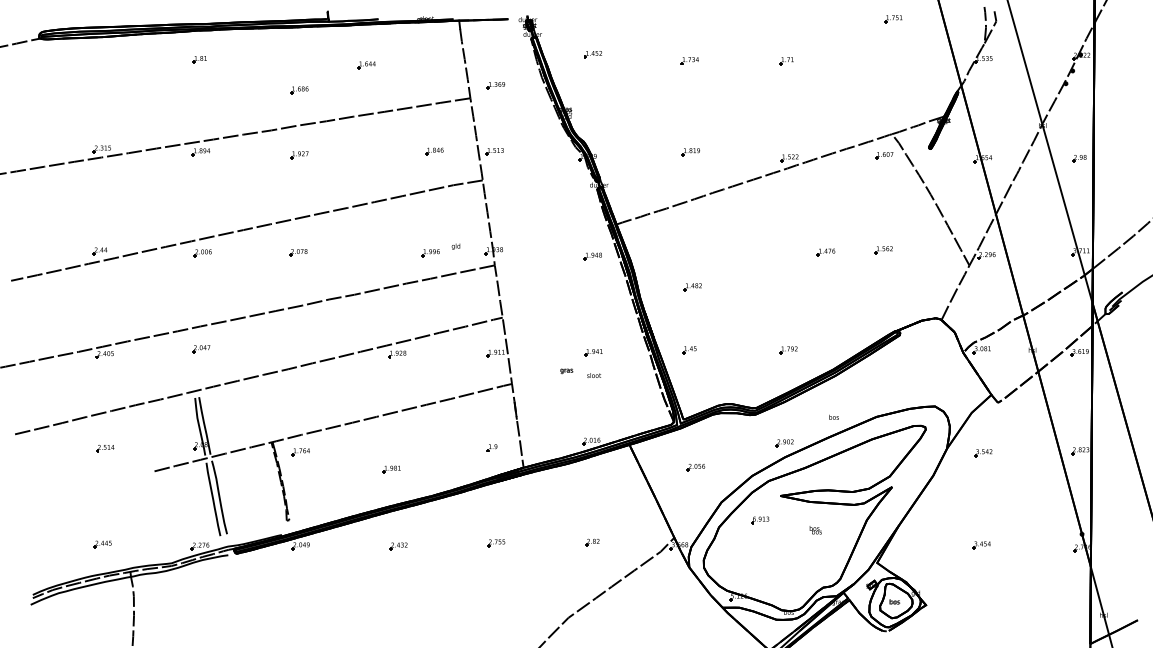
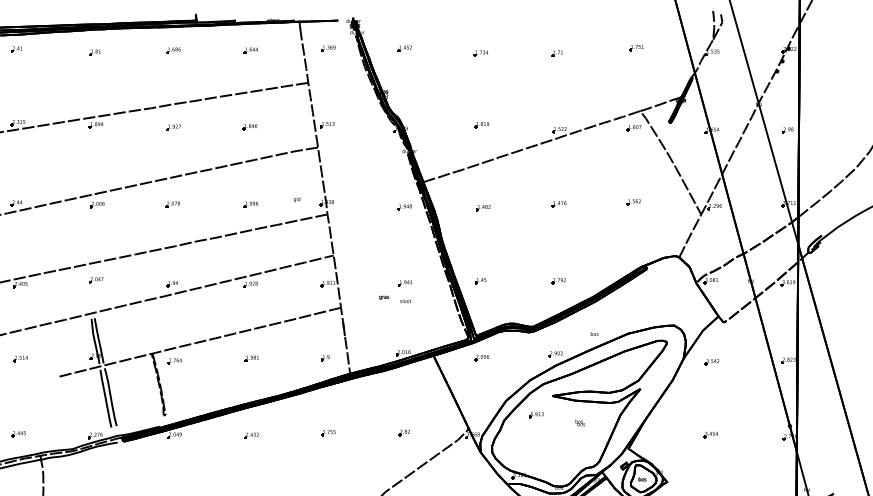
part: (893, 19) -> (636, 48), moved
part: (100, 55) -> (17, 49), added
part: (366, 65) -> (250, 50), moved
part: (495, 85) -> (328, 48), moved
part: (299, 90) -> (173, 50), moved
part: (434, 151) -> (250, 127), moved
part: (825, 252) -> (558, 204), moved
part: (430, 253) -> (250, 205), moved
part: (692, 287) -> (483, 208), moved
part: (297, 353) -> (172, 283), added
part: (695, 467) -> (481, 357), moved
part: (391, 469) -> (251, 358), moved

